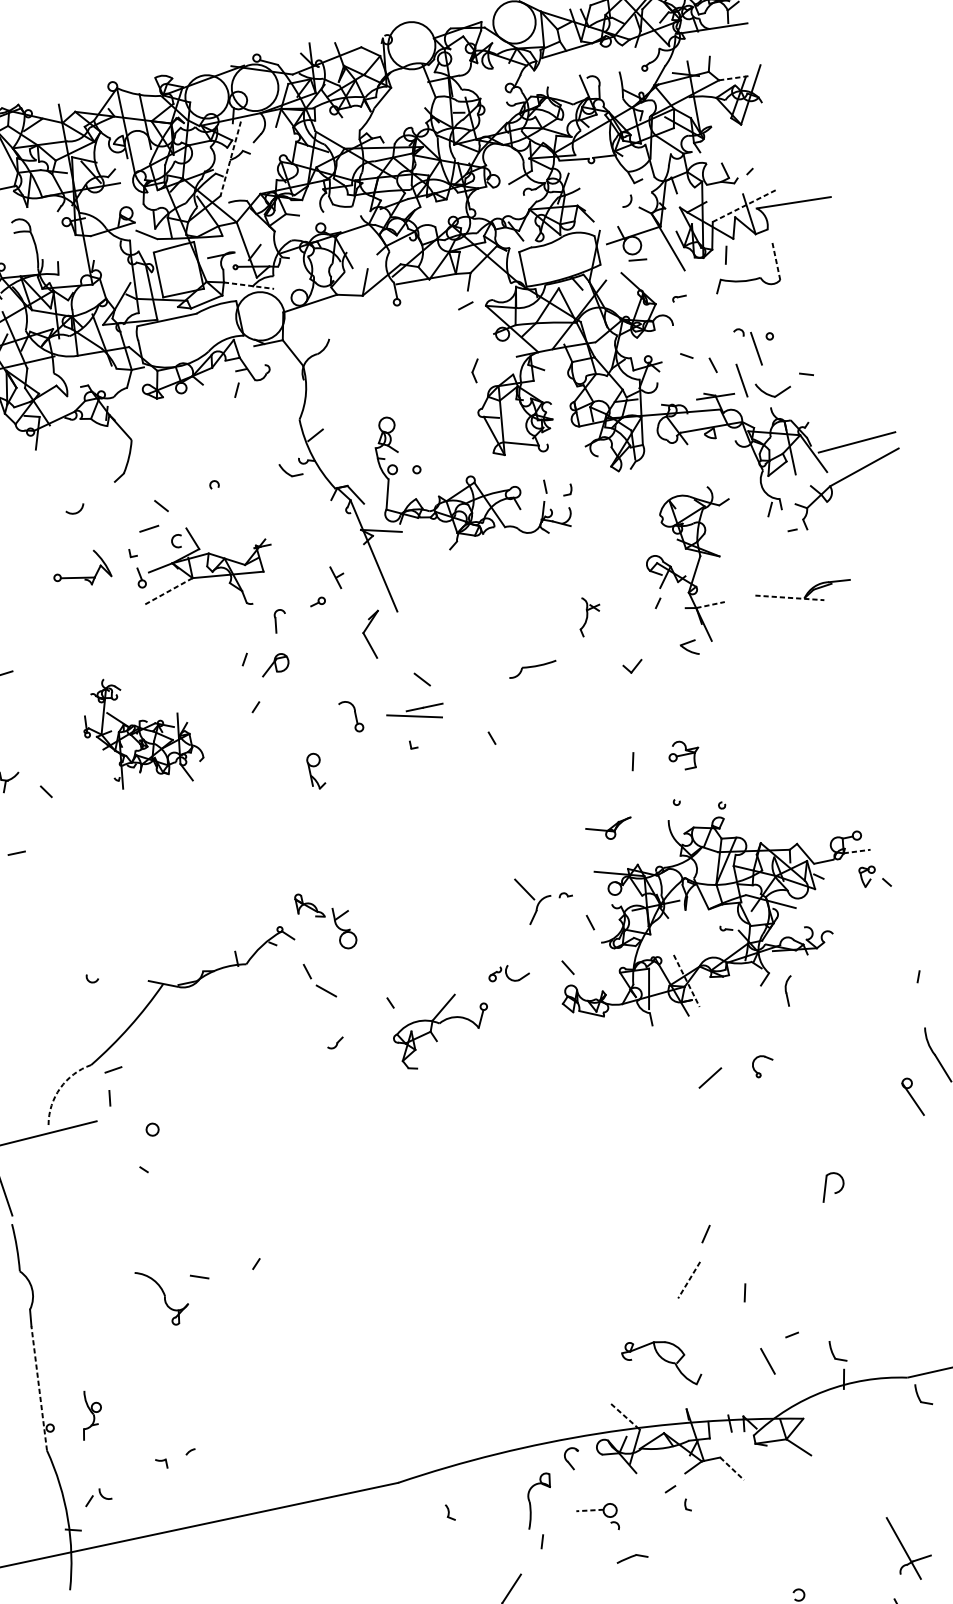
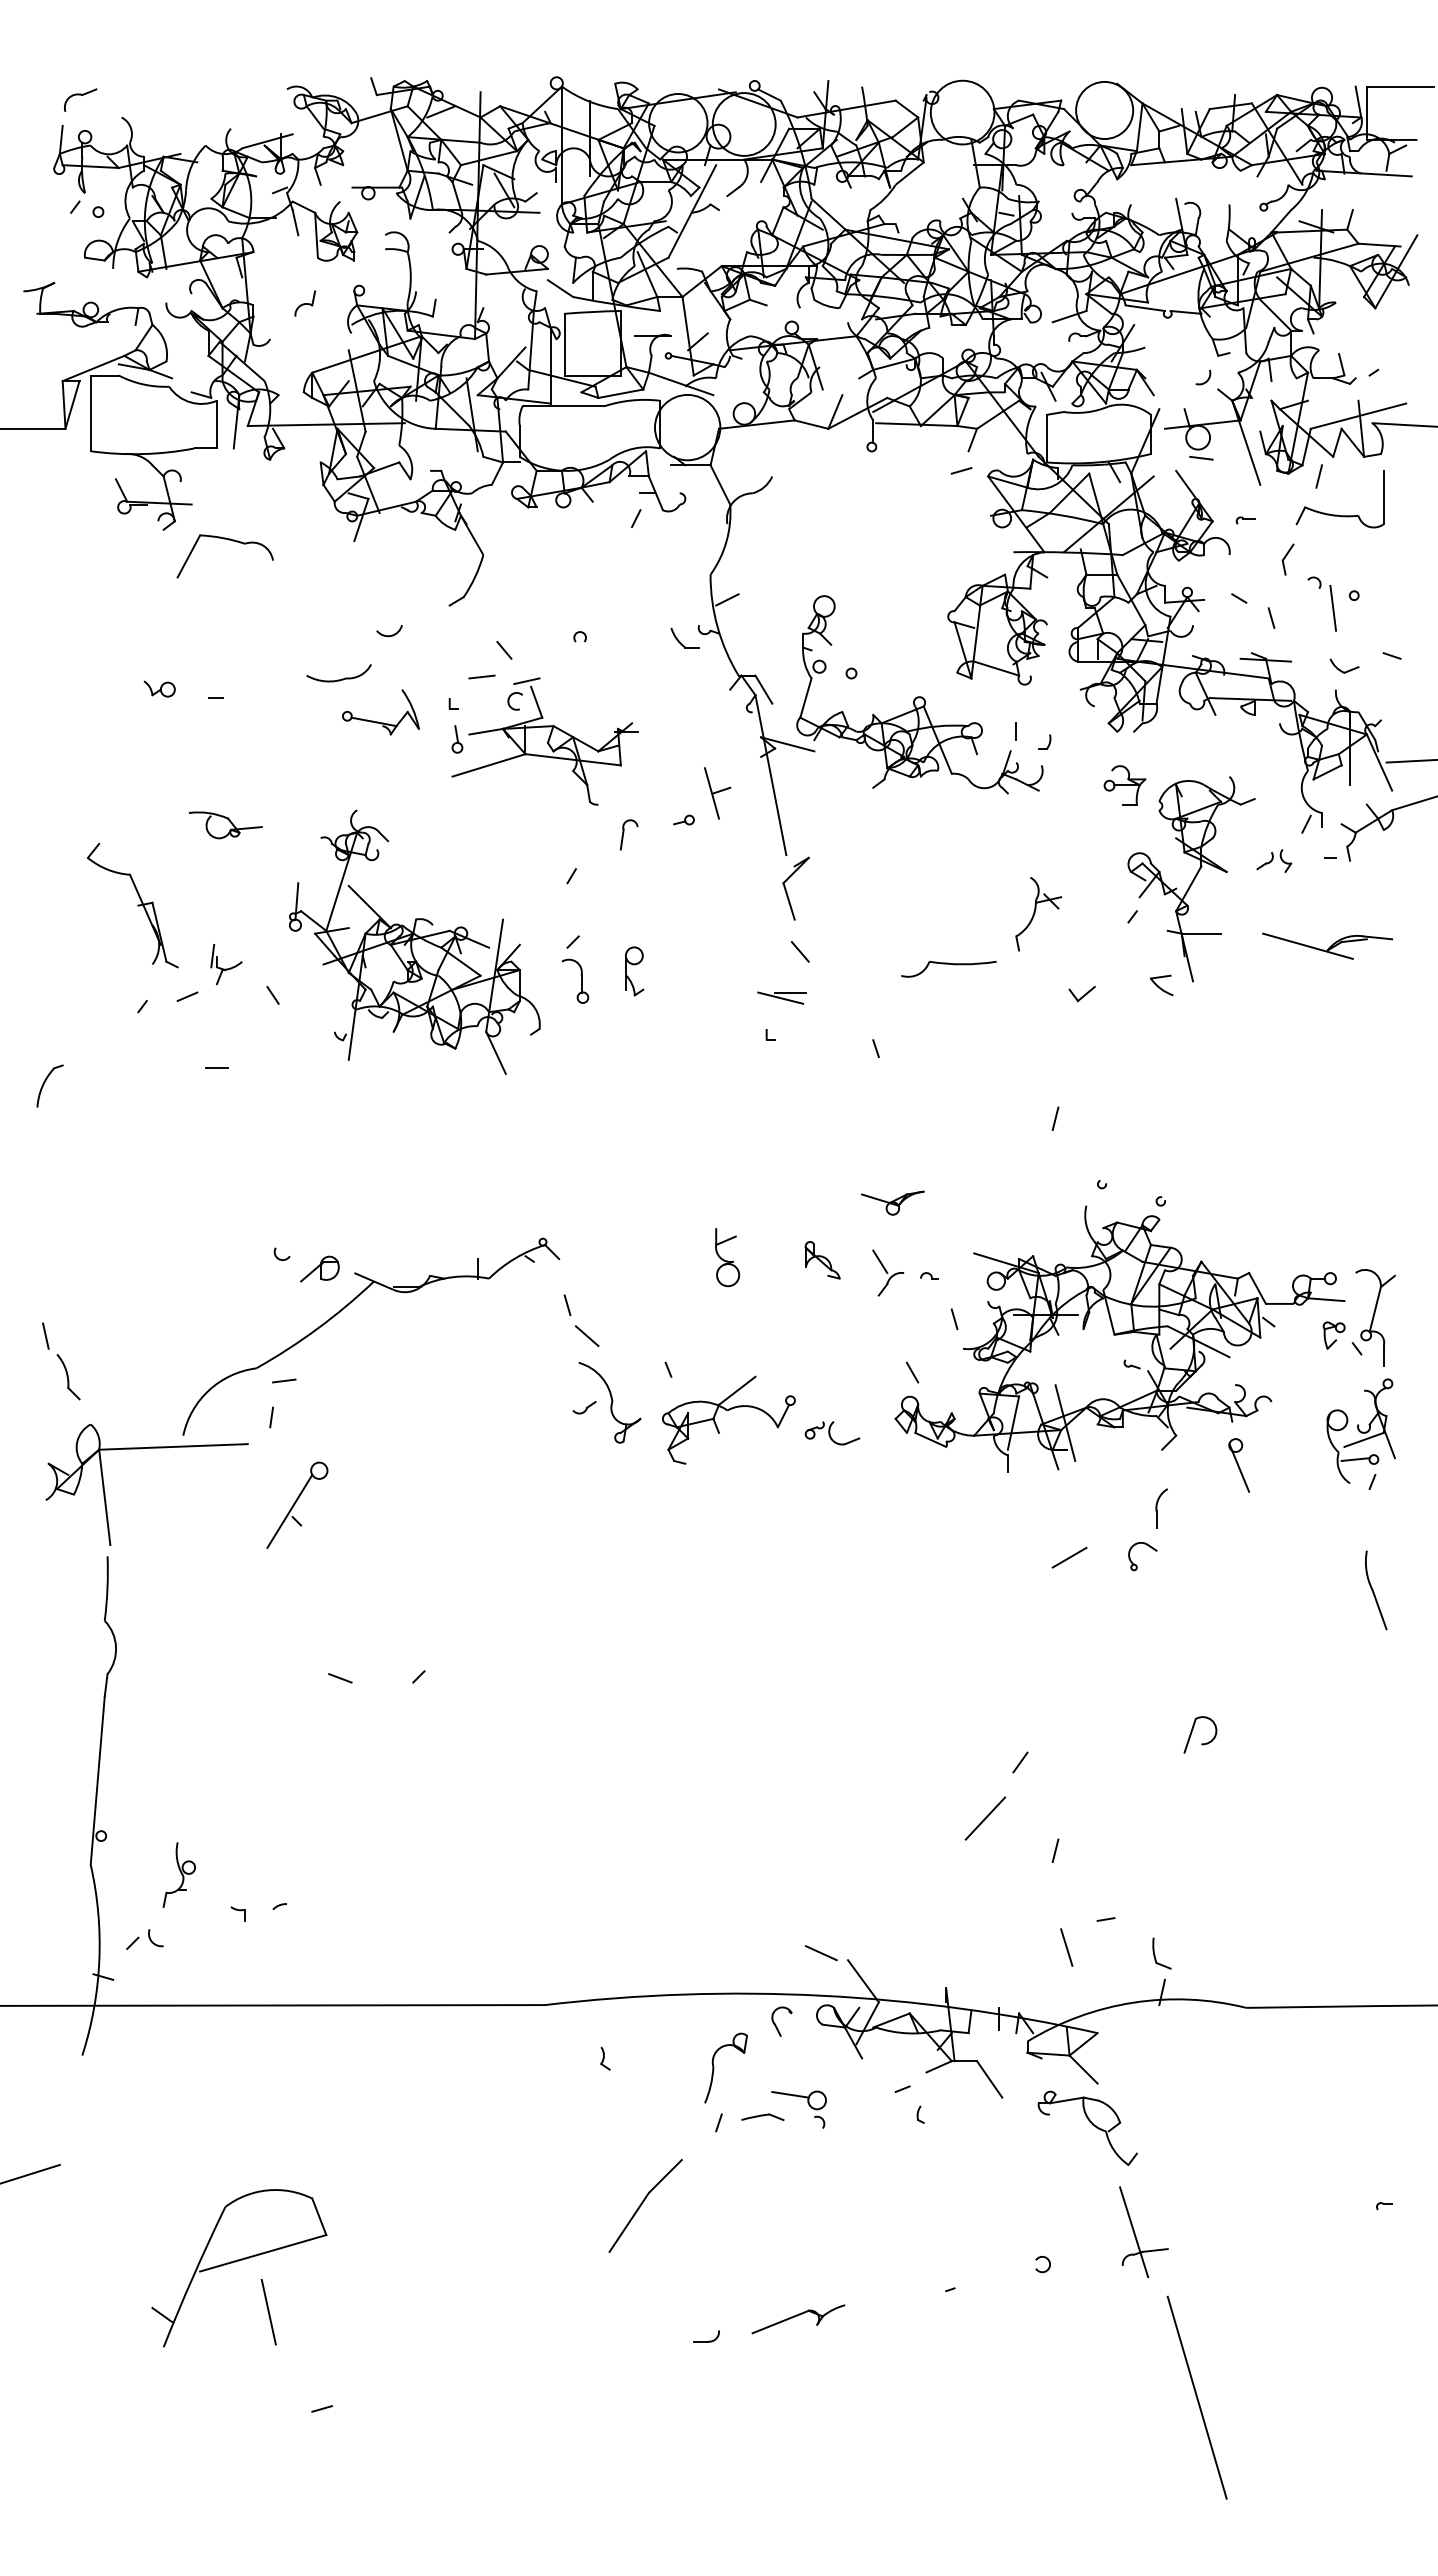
line: (735, 78) -> (1380, 245), dashed -> solid
line: (230, 158) -> (692, 211), dashed -> solid
line: (745, 205) -> (1358, 416), dashed -> solid
line: (776, 260) -> (1383, 497), dashed -> solid
line: (249, 286) -> (681, 384), dashed -> solid
part: (475, 370) -> (1287, 559), moved
line: (741, 380) -> (1304, 646), removed
part: (773, 388) -> (1344, 665), size x0.62
line: (182, 525) -> (526, 681), added
part: (752, 540) -> (1274, 860), added
part: (44, 548) -> (338, 673), added
part: (338, 577) -> (717, 793), size x1.67
line: (167, 592) -> (488, 765), dashed -> solid
line: (789, 598) -> (1307, 946), dashed -> solid
line: (710, 604) -> (1201, 933), dashed -> solid
part: (589, 616) -> (1038, 914), size x1.43
part: (367, 639) -> (787, 892), moved
part: (274, 664) -> (319, 1268), moved
part: (532, 669) -> (948, 969), size x1.43
part: (415, 715) -> (781, 997), size x0.62
part: (351, 716) -> (575, 980), moved
part: (140, 731) -> (414, 941), size x1.67
part: (683, 755) -> (1124, 785), moved
part: (316, 771) -> (634, 971), moved
part: (609, 830) -> (892, 1202), moved
line: (857, 851) -> (1326, 1299), dashed -> solid
part: (895, 856) -> (1375, 1317), added
part: (535, 898) -> (888, 1272), size x0.71
part: (309, 906) -> (822, 1260), moved
part: (345, 927) -> (727, 1257), moved
part: (902, 941) -> (1360, 1430), added
part: (508, 974) -> (832, 1433), moved
line: (686, 981) -> (1065, 1423), dashed -> solid
part: (789, 990) -> (1161, 1508), moved
arc: (60, 1088) -> (209, 1390), dashed -> solid
part: (912, 1097) -> (1239, 1465), moved
line: (137, 1163) -> (289, 1510), added
line: (689, 1280) -> (985, 1818), dashed -> solid
part: (163, 1297) -> (609, 1402), moved
part: (661, 1363) -> (1087, 2127), moved
line: (39, 1388) -> (97, 1780), dashed -> solid
part: (919, 1396) -> (1256, 2035), removed
line: (590, 1403) -> (820, 1953), added
part: (89, 1414) -> (178, 1874), moved
line: (625, 1417) -> (863, 1981), dashed -> solid
line: (732, 1468) -> (989, 2079), dashed -> solid
line: (589, 1510) -> (790, 2094), dashed -> solid
part: (906, 1550) -> (1136, 2235), moved
part: (631, 1557) -> (762, 2116), moved

